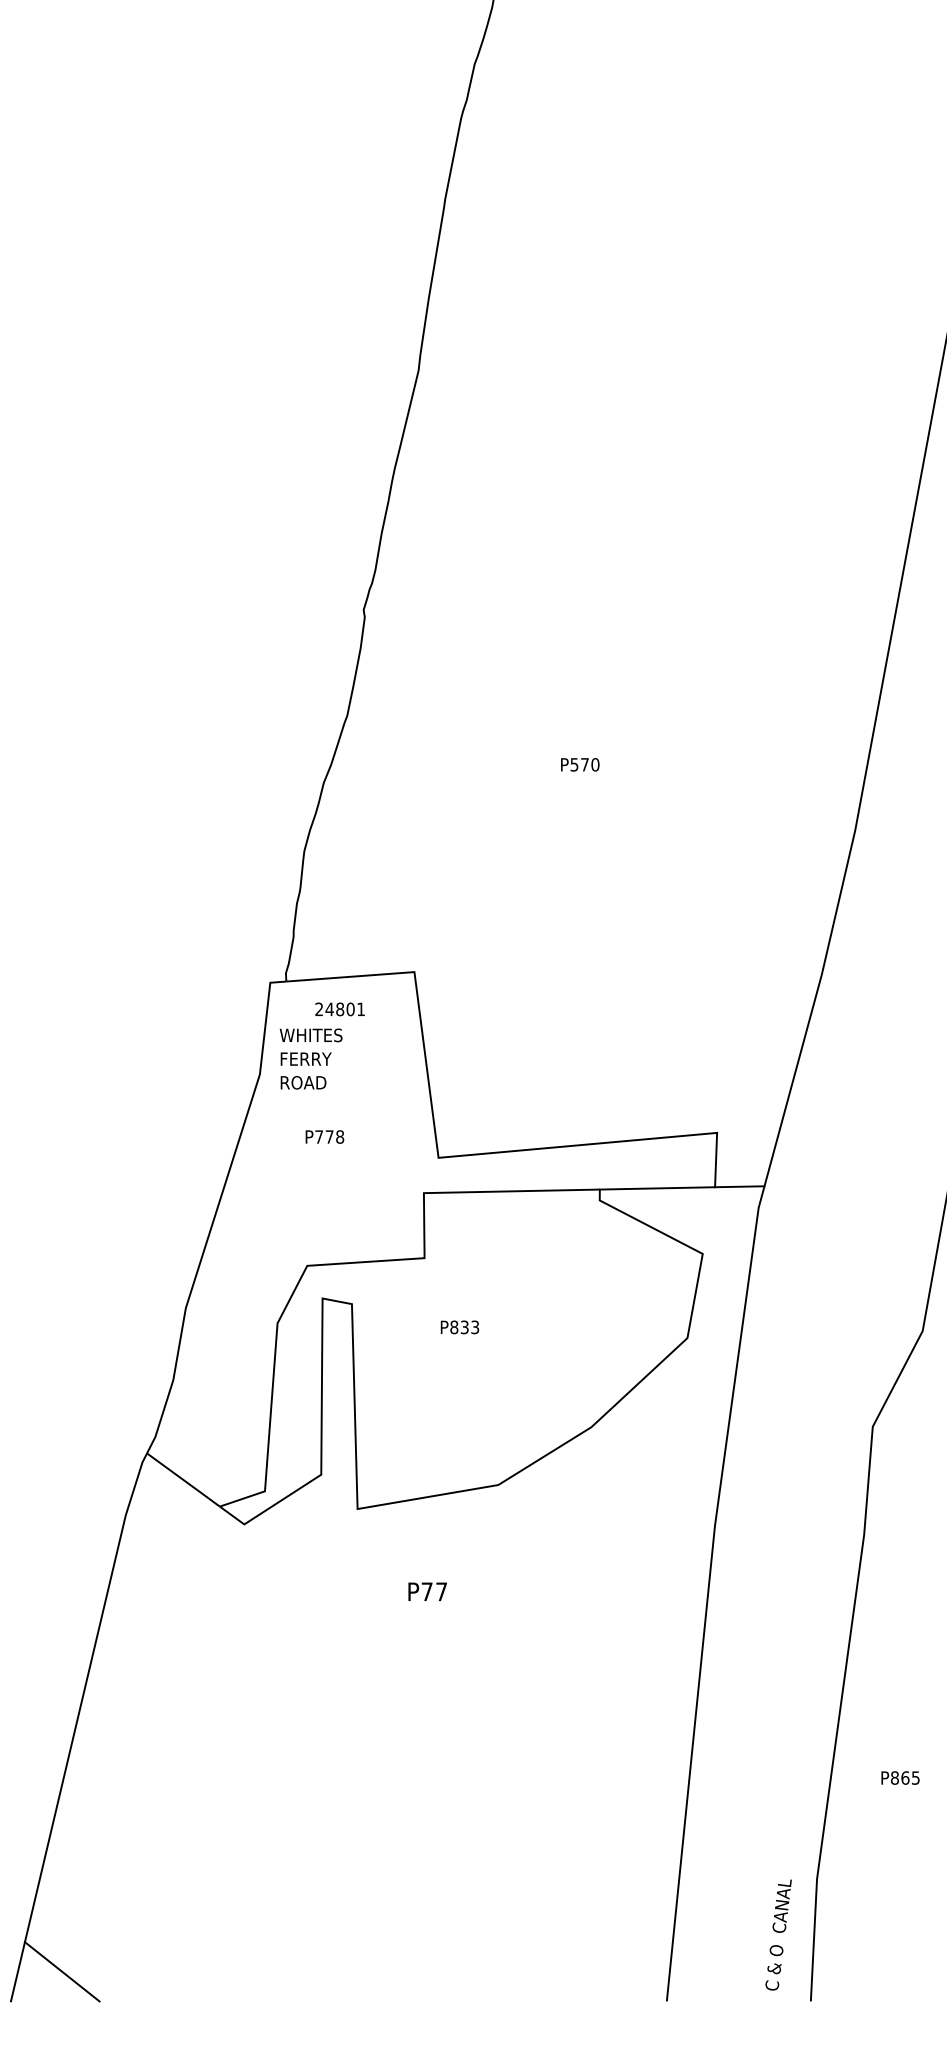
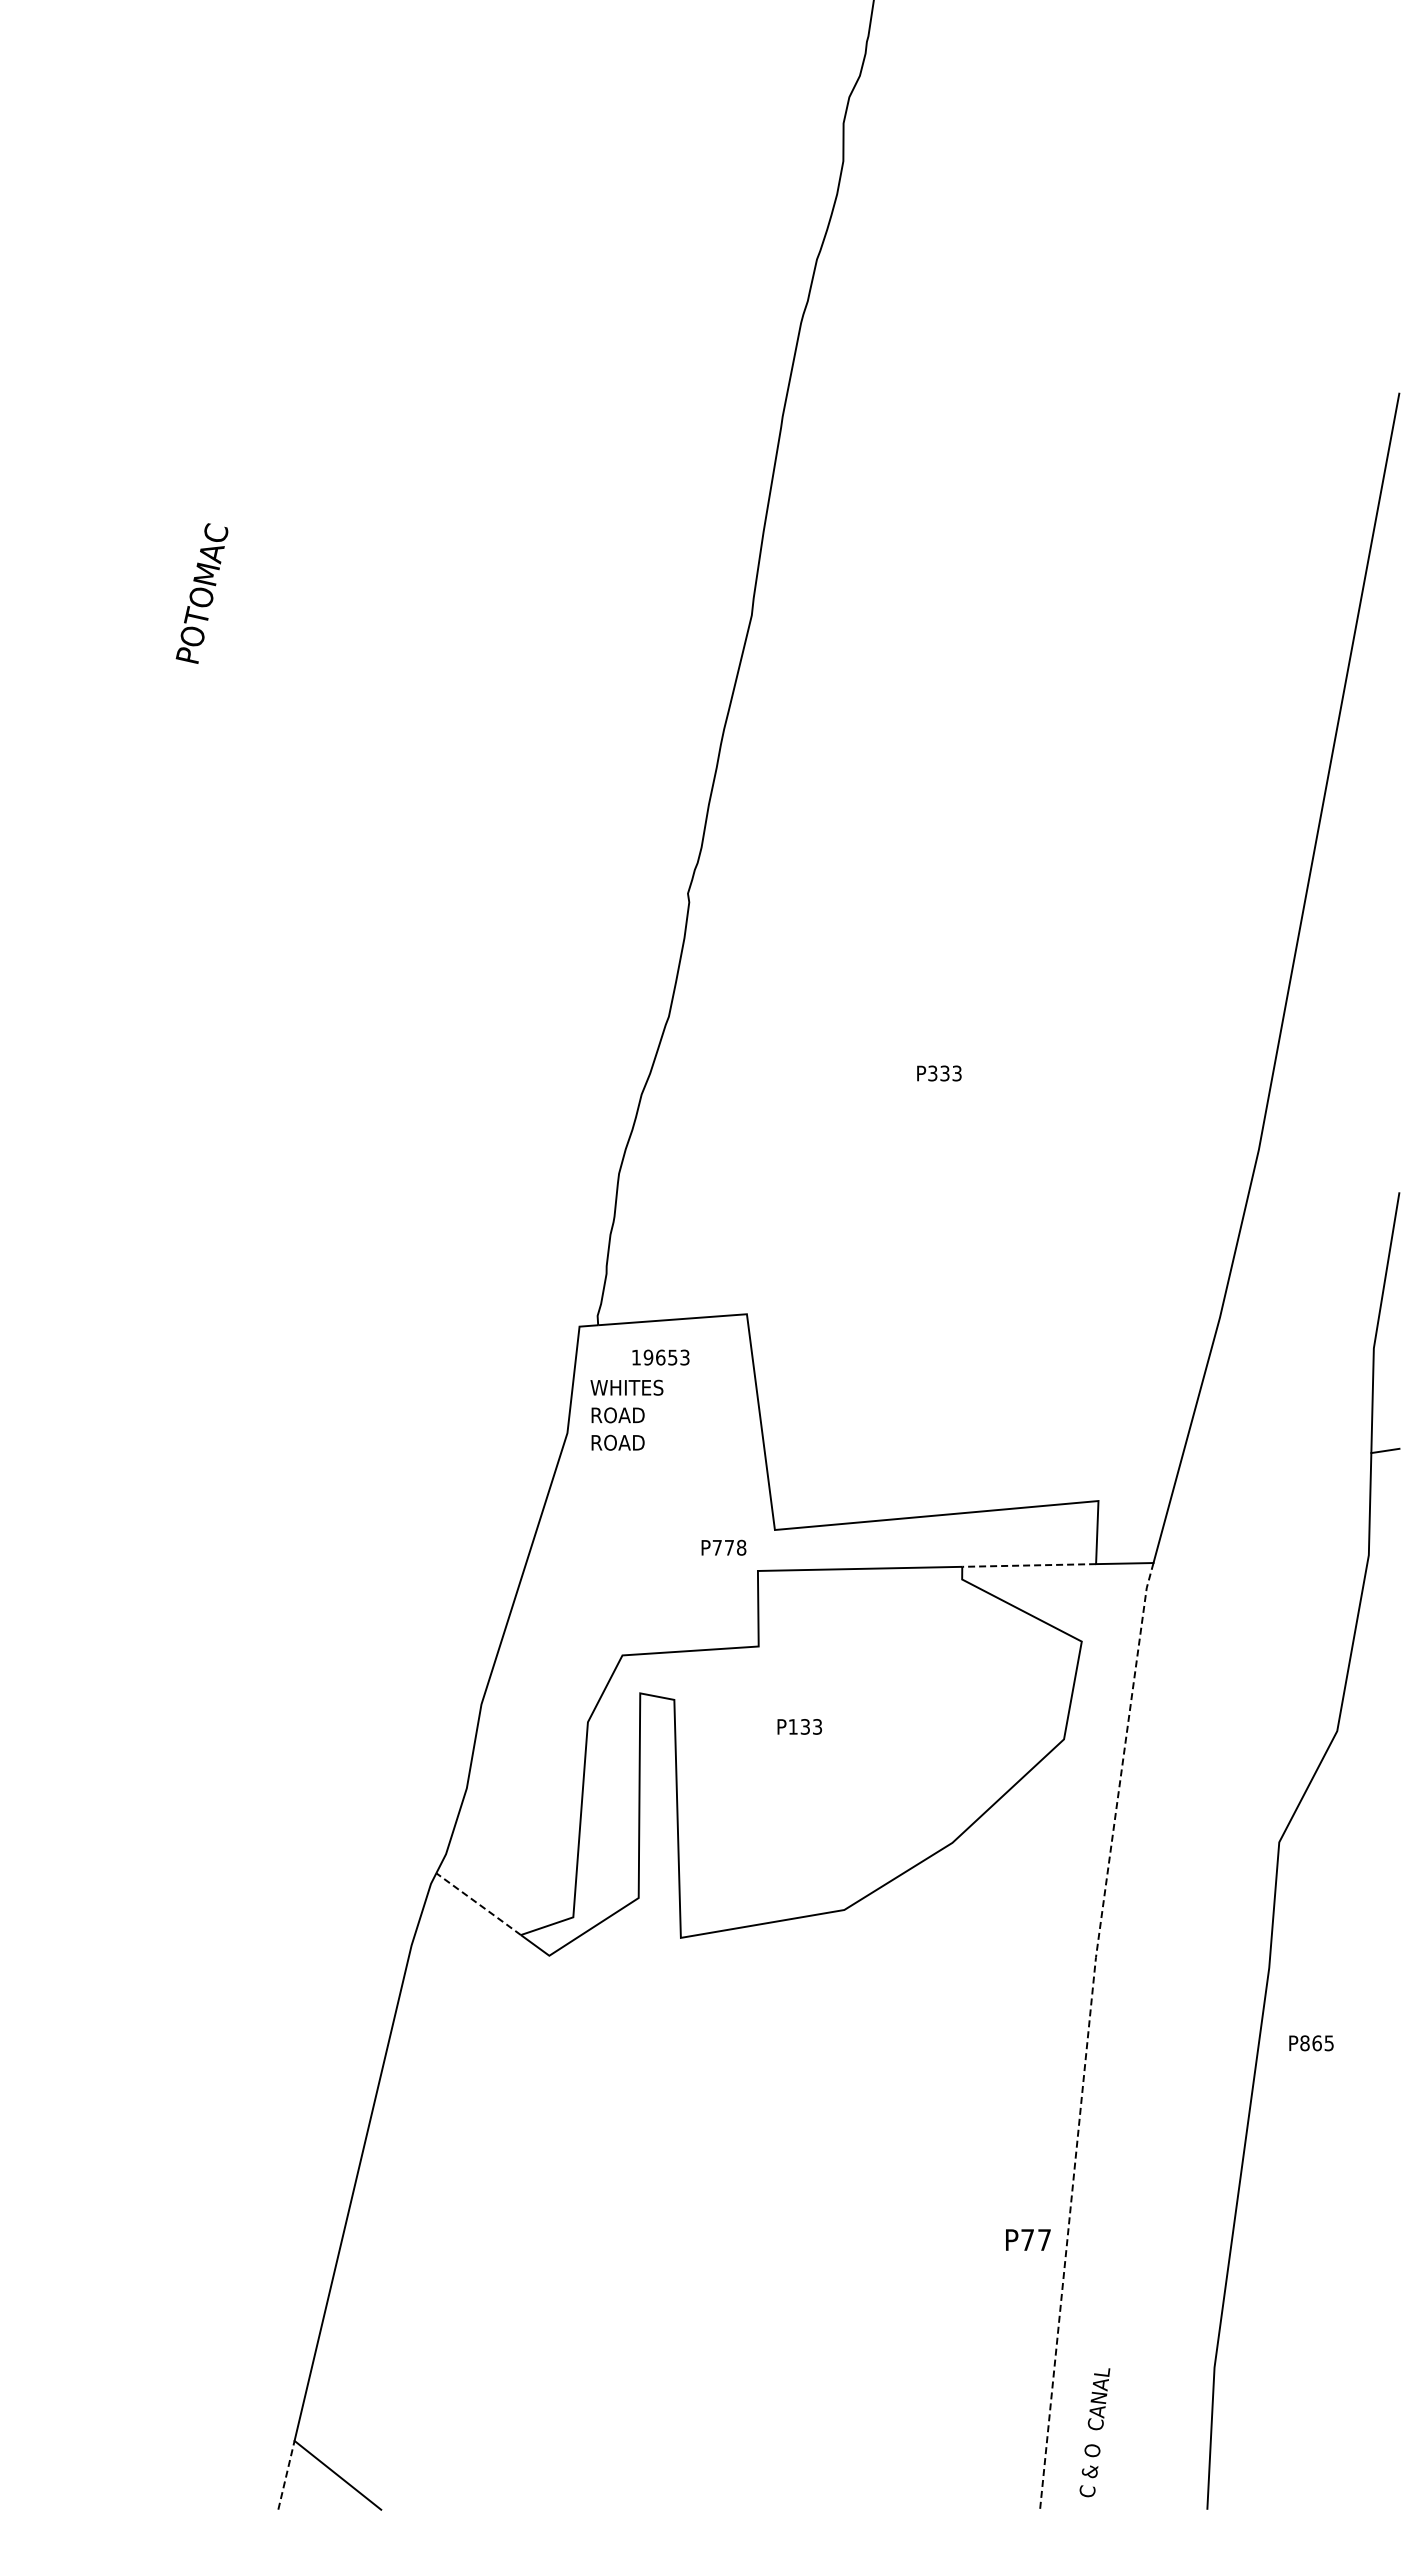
text: (584, 764) -> (944, 1073), P570 -> P333
text: (340, 1009) -> (660, 1357), 24801 -> 19653
text: (306, 1059) -> (621, 1415), FERRY -> ROAD
text: (324, 1136) -> (723, 1547), moved
line: (657, 1188) -> (1029, 1565), solid -> dashed
text: (453, 1327) -> (792, 1726), P833 -> P133
line: (183, 1480) -> (478, 1904), solid -> dashed
text: (427, 1591) -> (1028, 2239), moved
line: (708, 1592) -> (1088, 2034), solid -> dashed
text: (900, 1778) -> (1311, 2043), moved
text: (778, 1934) -> (1094, 2432), moved
line: (18, 1971) -> (286, 2474), solid -> dashed

